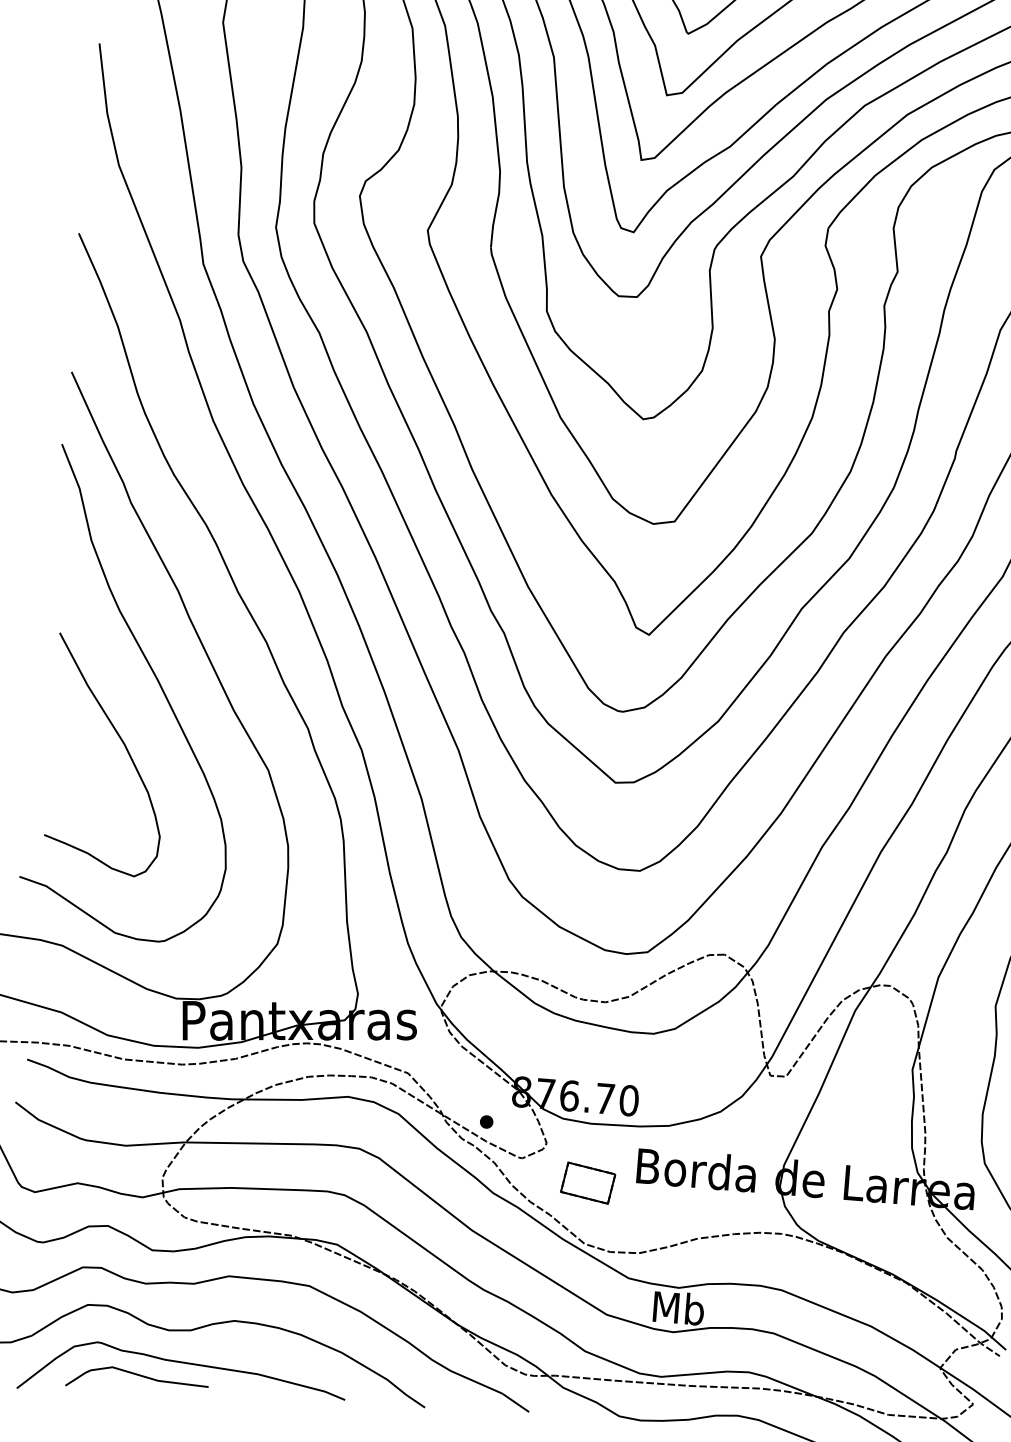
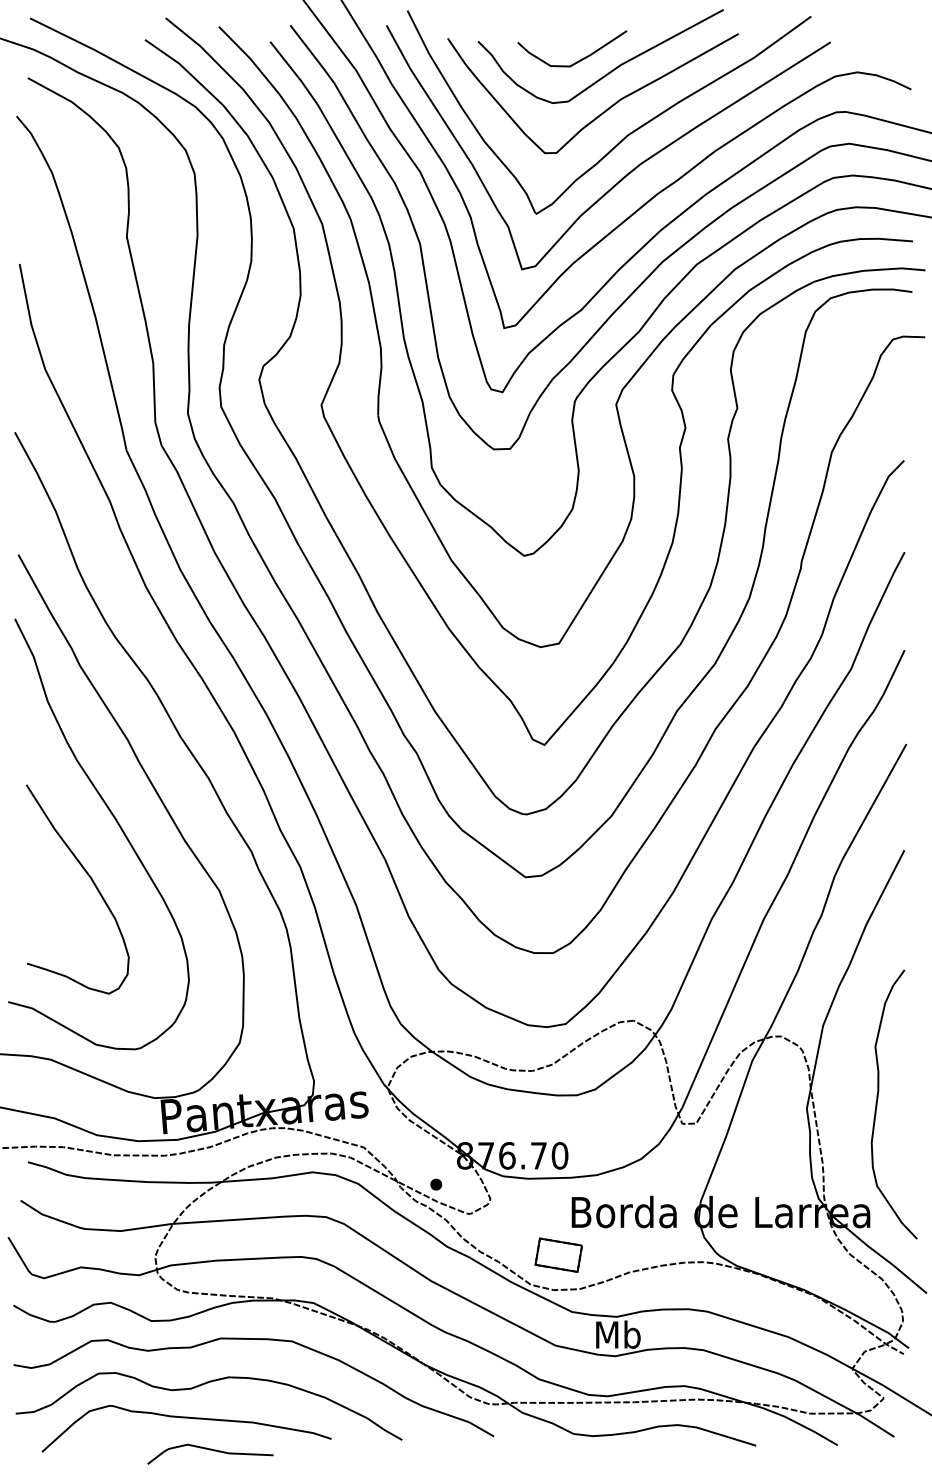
part: (587, 1182) -> (558, 1254), moved
curve: (137, 1375) -> (210, 1450), moved

